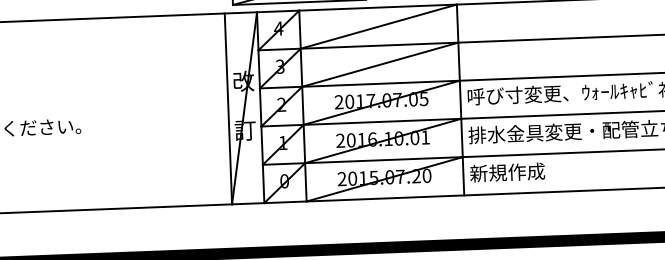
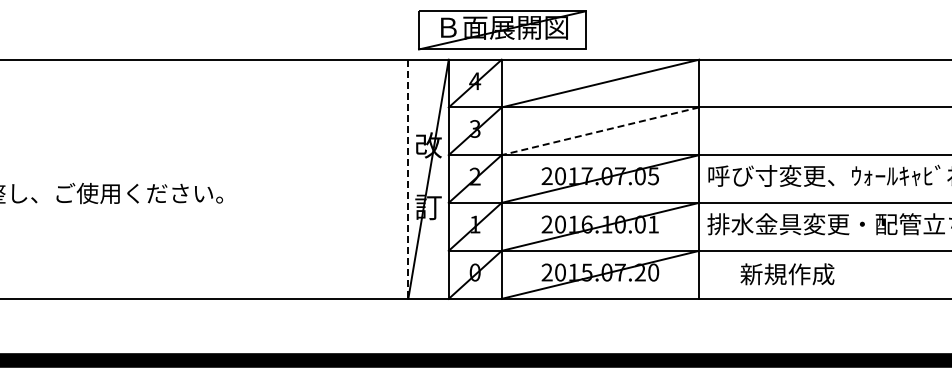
line: (380, 64) -> (600, 131), solid -> dashed
line: (228, 109) -> (408, 179), solid -> dashed
text: (507, 172) -> (787, 274), moved

